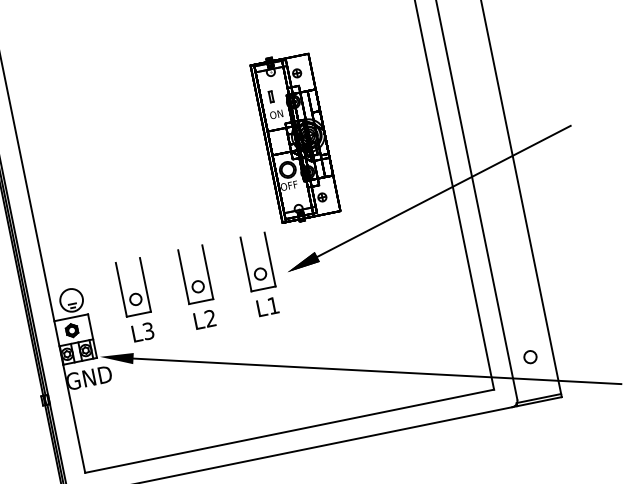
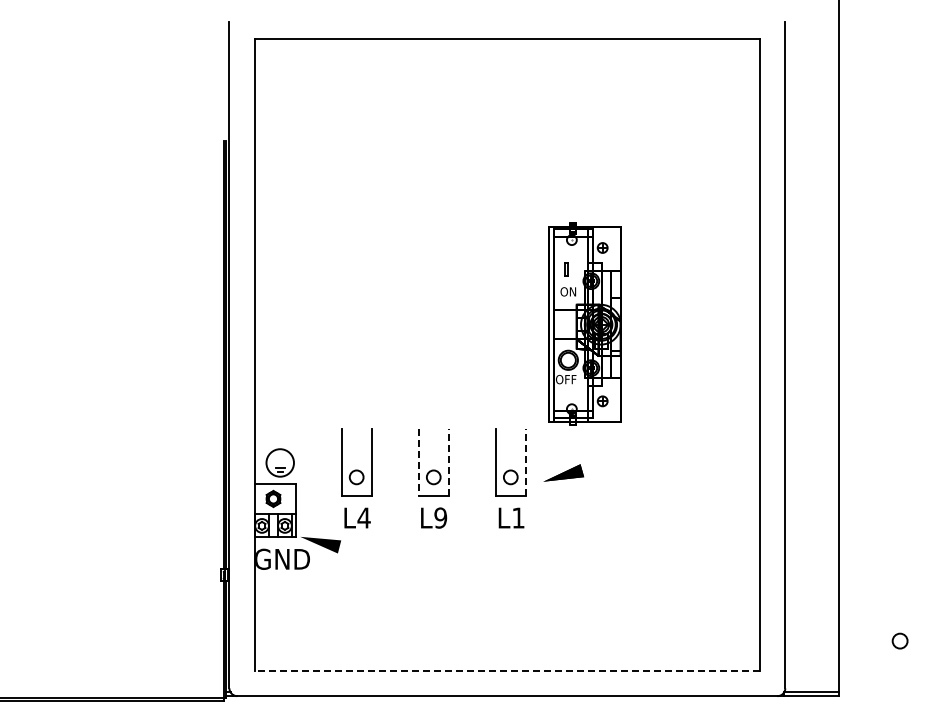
line: (443, 191) -> (748, 423), removed
line: (269, 258) -> (525, 461), solid -> dashed
line: (207, 271) -> (448, 461), solid -> dashed
line: (183, 277) -> (418, 462), solid -> dashed
text: (210, 318) -> (440, 517), L2 -> L9
text: (147, 330) -> (363, 517), L3 -> L4
circle: (529, 356) -> (899, 640), moved
line: (376, 371) -> (625, 620), removed
line: (289, 430) -> (507, 670), solid -> dashed

